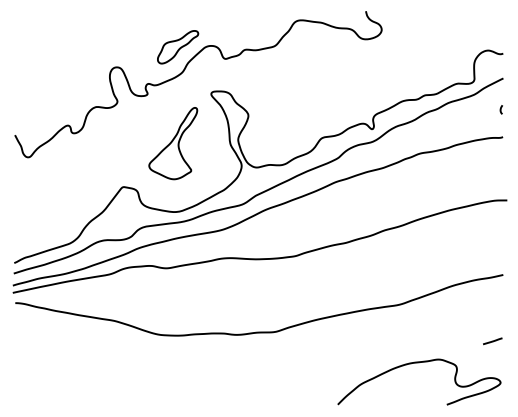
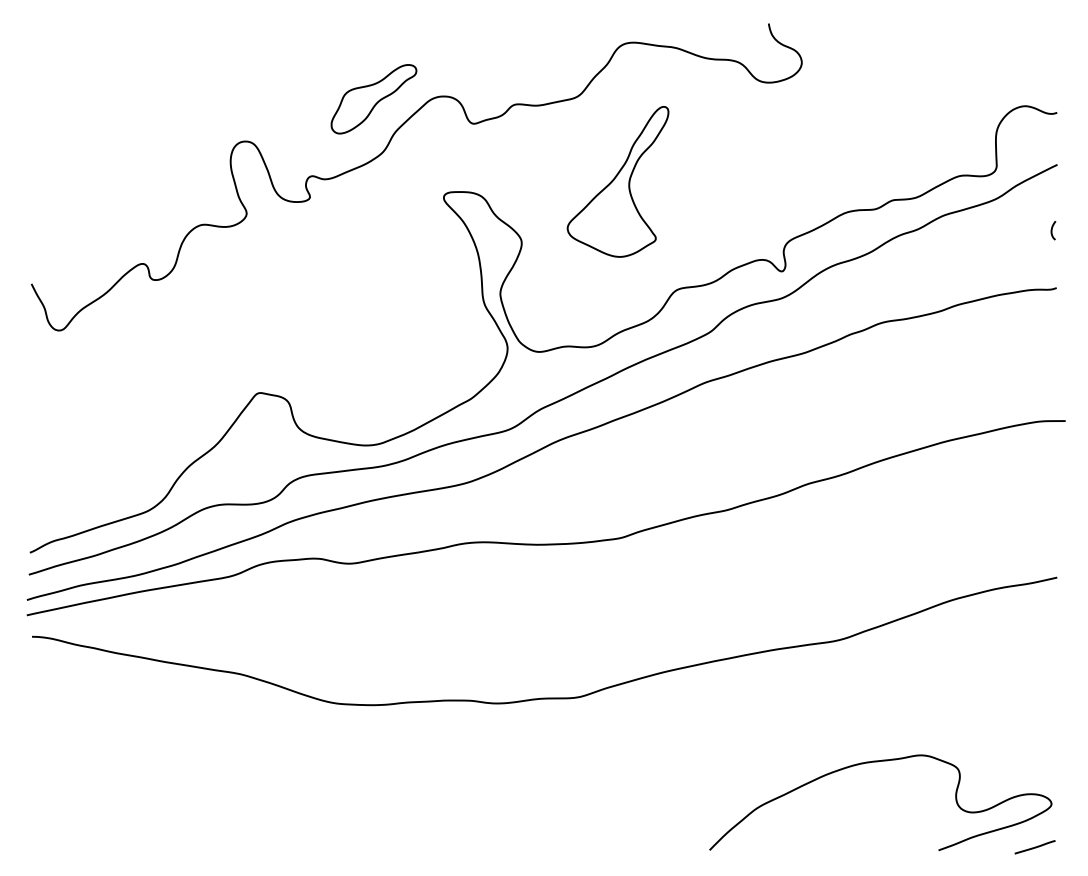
part: (173, 143) -> (618, 181), moved
line: (492, 341) -> (1034, 847), moved

